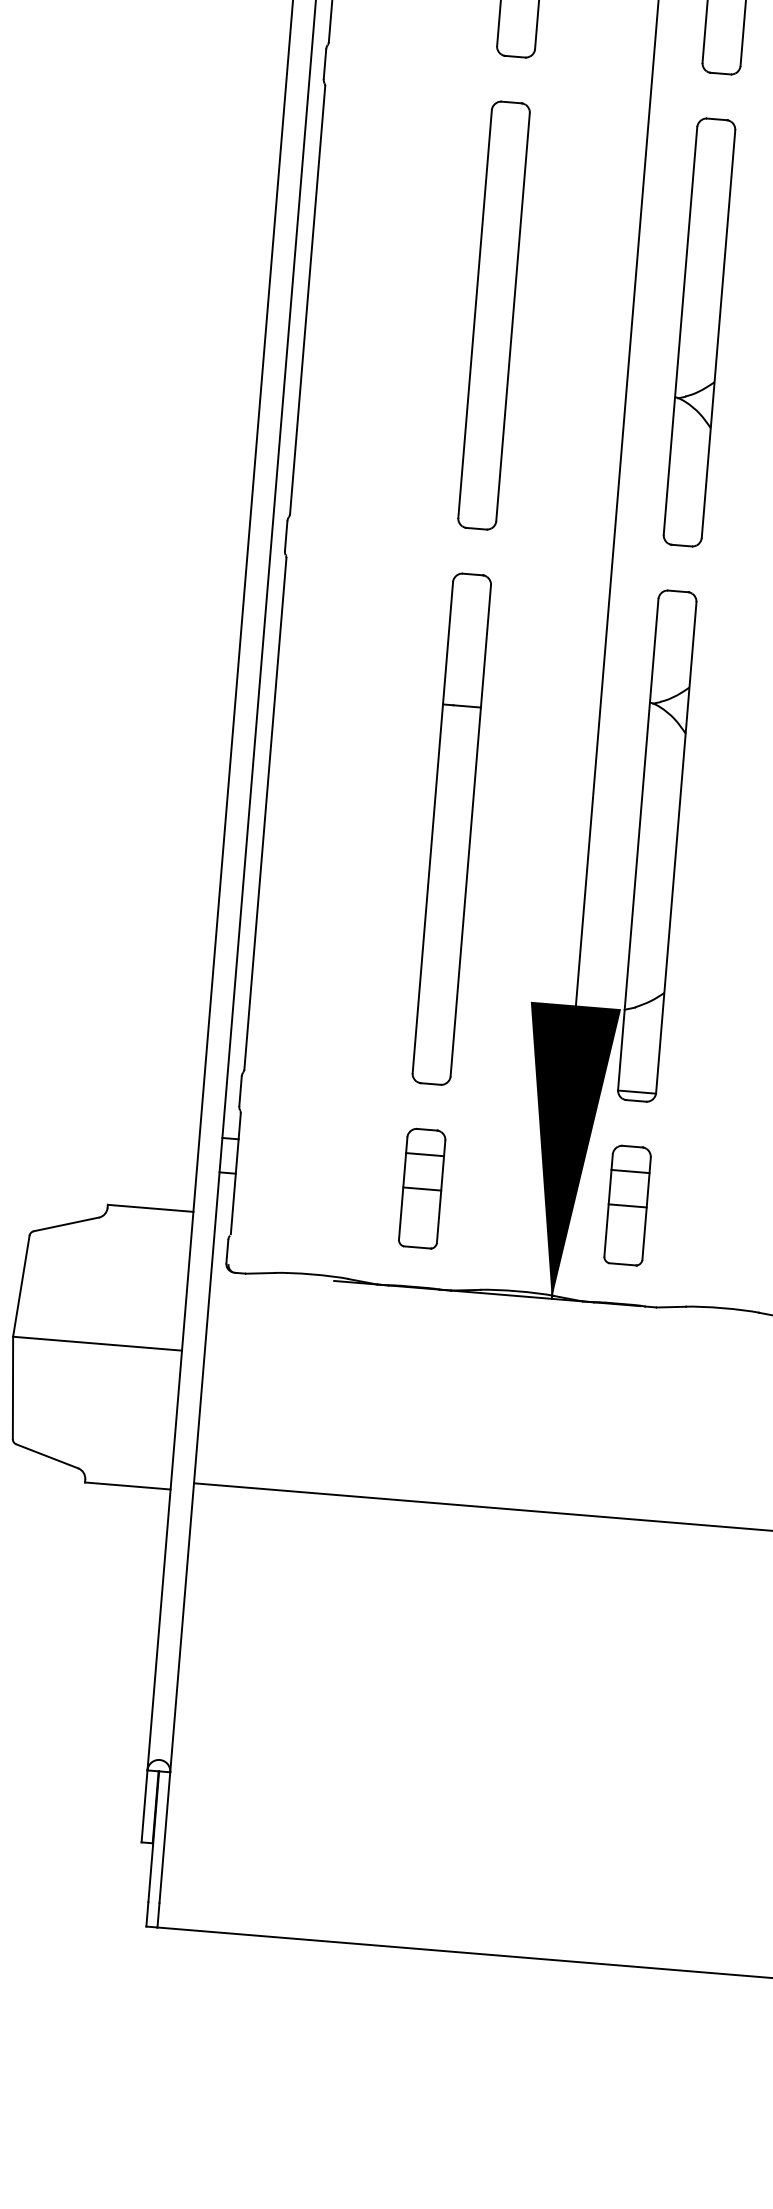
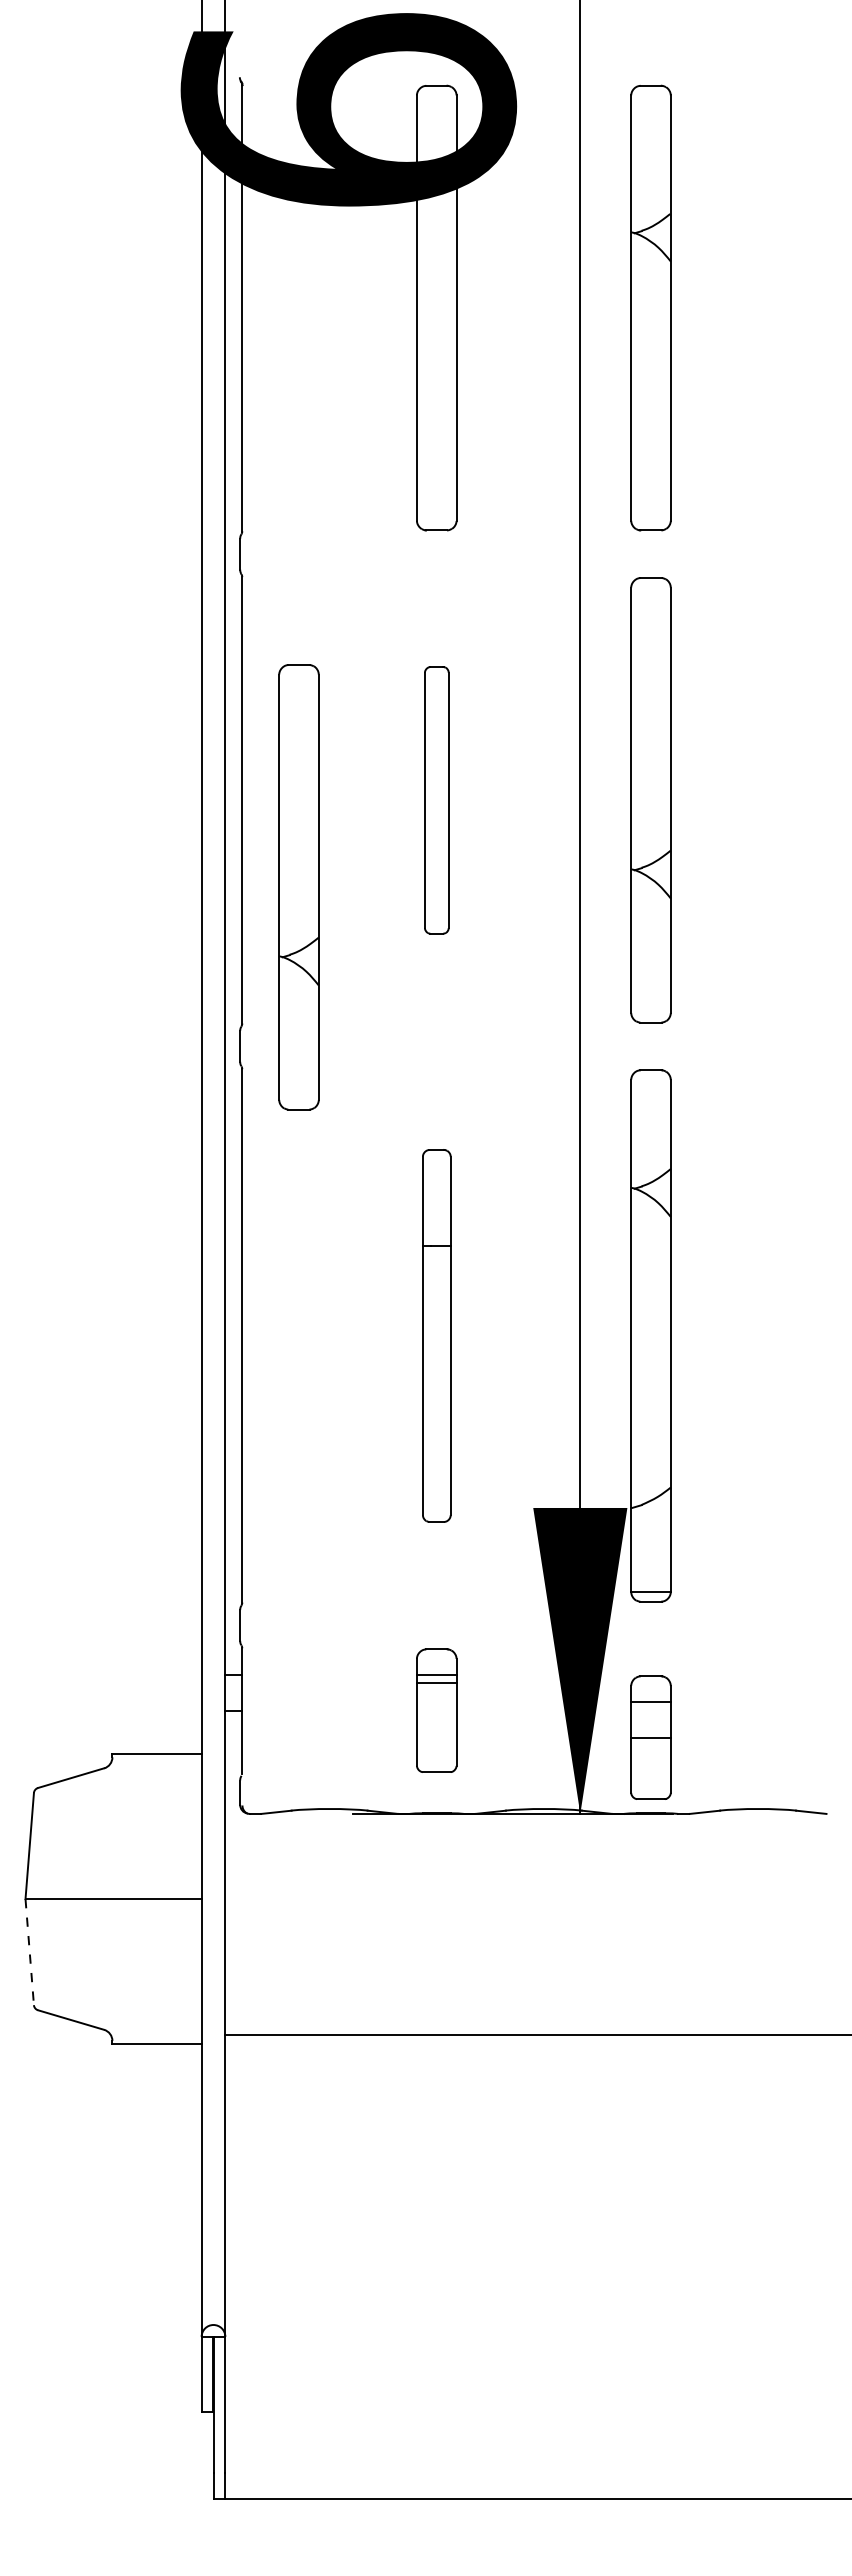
part: (493, 315) -> (436, 800), size x0.6
part: (354, 388) -> (298, 887), added
part: (451, 828) -> (436, 1335), size x0.7
line: (421, 1189) -> (436, 1683), moved
part: (627, 1205) -> (650, 1737), moved
line: (12, 1388) -> (29, 1952), solid -> dashed

